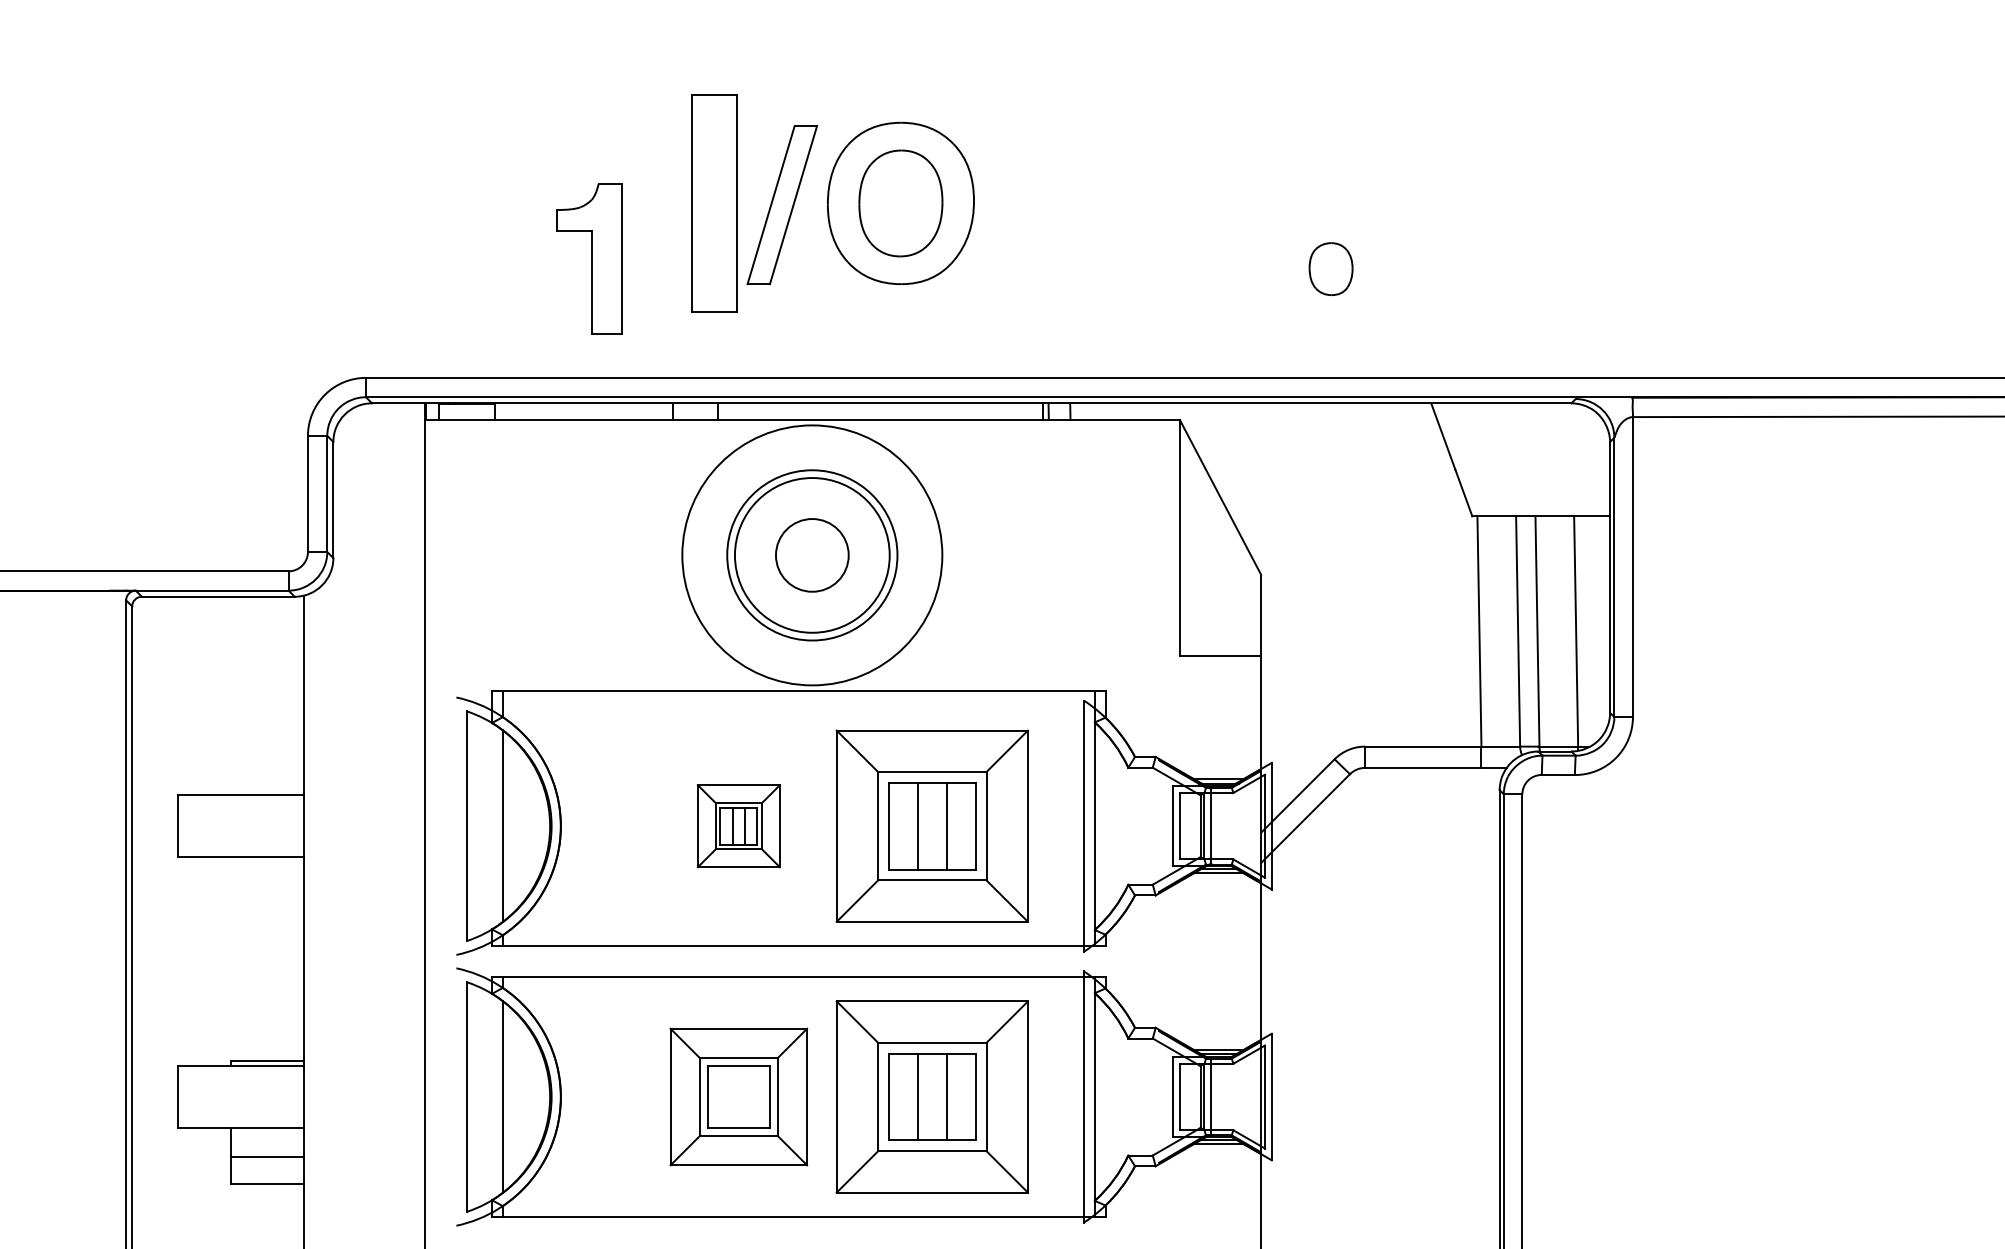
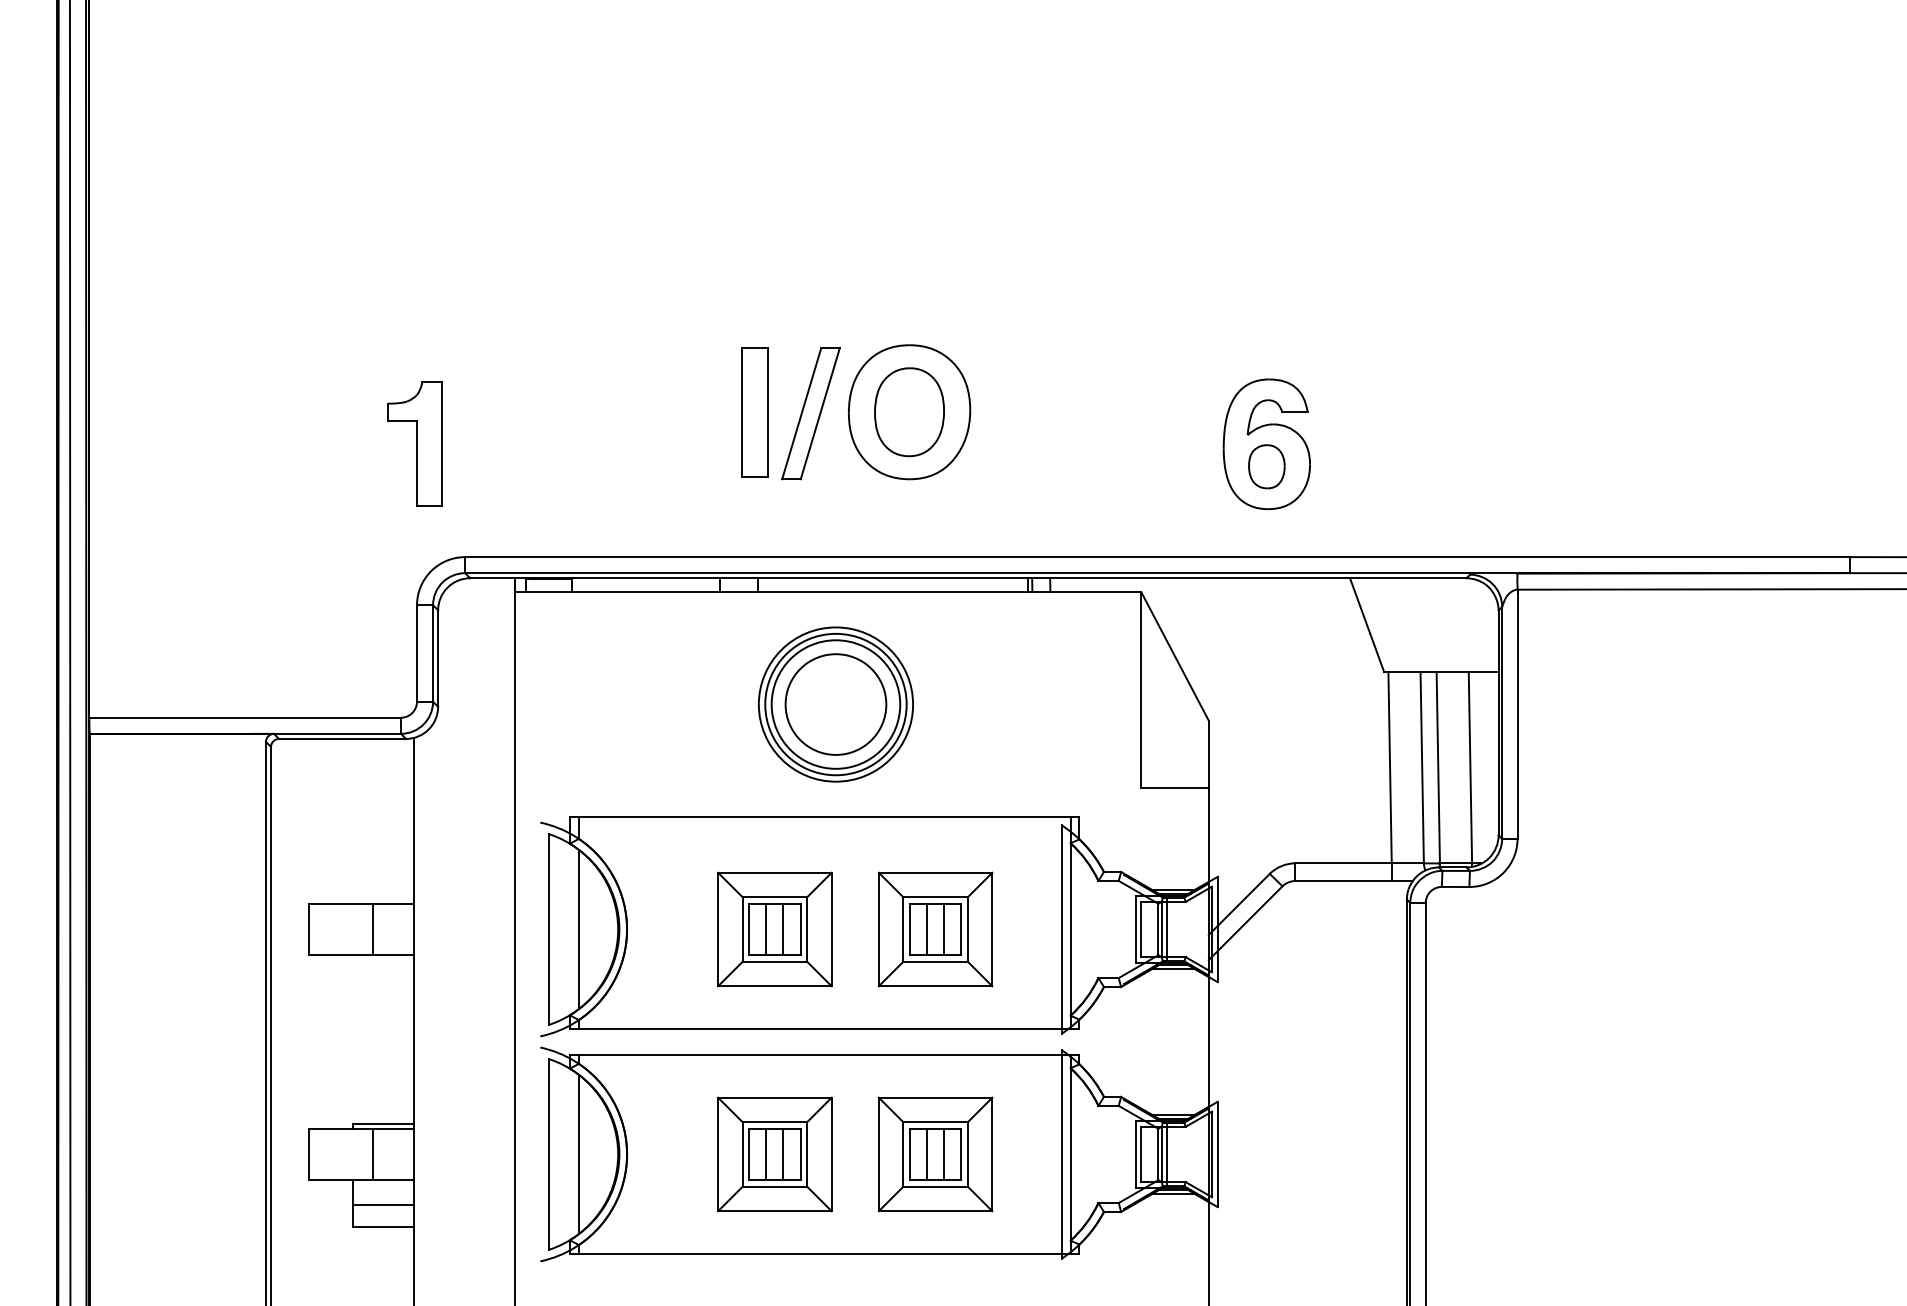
part: (714, 203) -> (754, 412), size x0.71
part: (1330, 241) -> (1266, 443), added
part: (589, 257) -> (414, 443), moved
circle: (811, 555) -> (835, 704), size x0.71
circle: (811, 555) -> (835, 704), size x1.67
line: (255, 826) -> (373, 929), added
part: (738, 826) -> (774, 929), size x1.67
part: (932, 826) -> (935, 929), size x0.71
line: (255, 1097) -> (373, 1154), added
line: (728, 1097) -> (766, 1154), added
line: (749, 1097) -> (783, 1154), added
part: (932, 1097) -> (935, 1154), size x0.71

